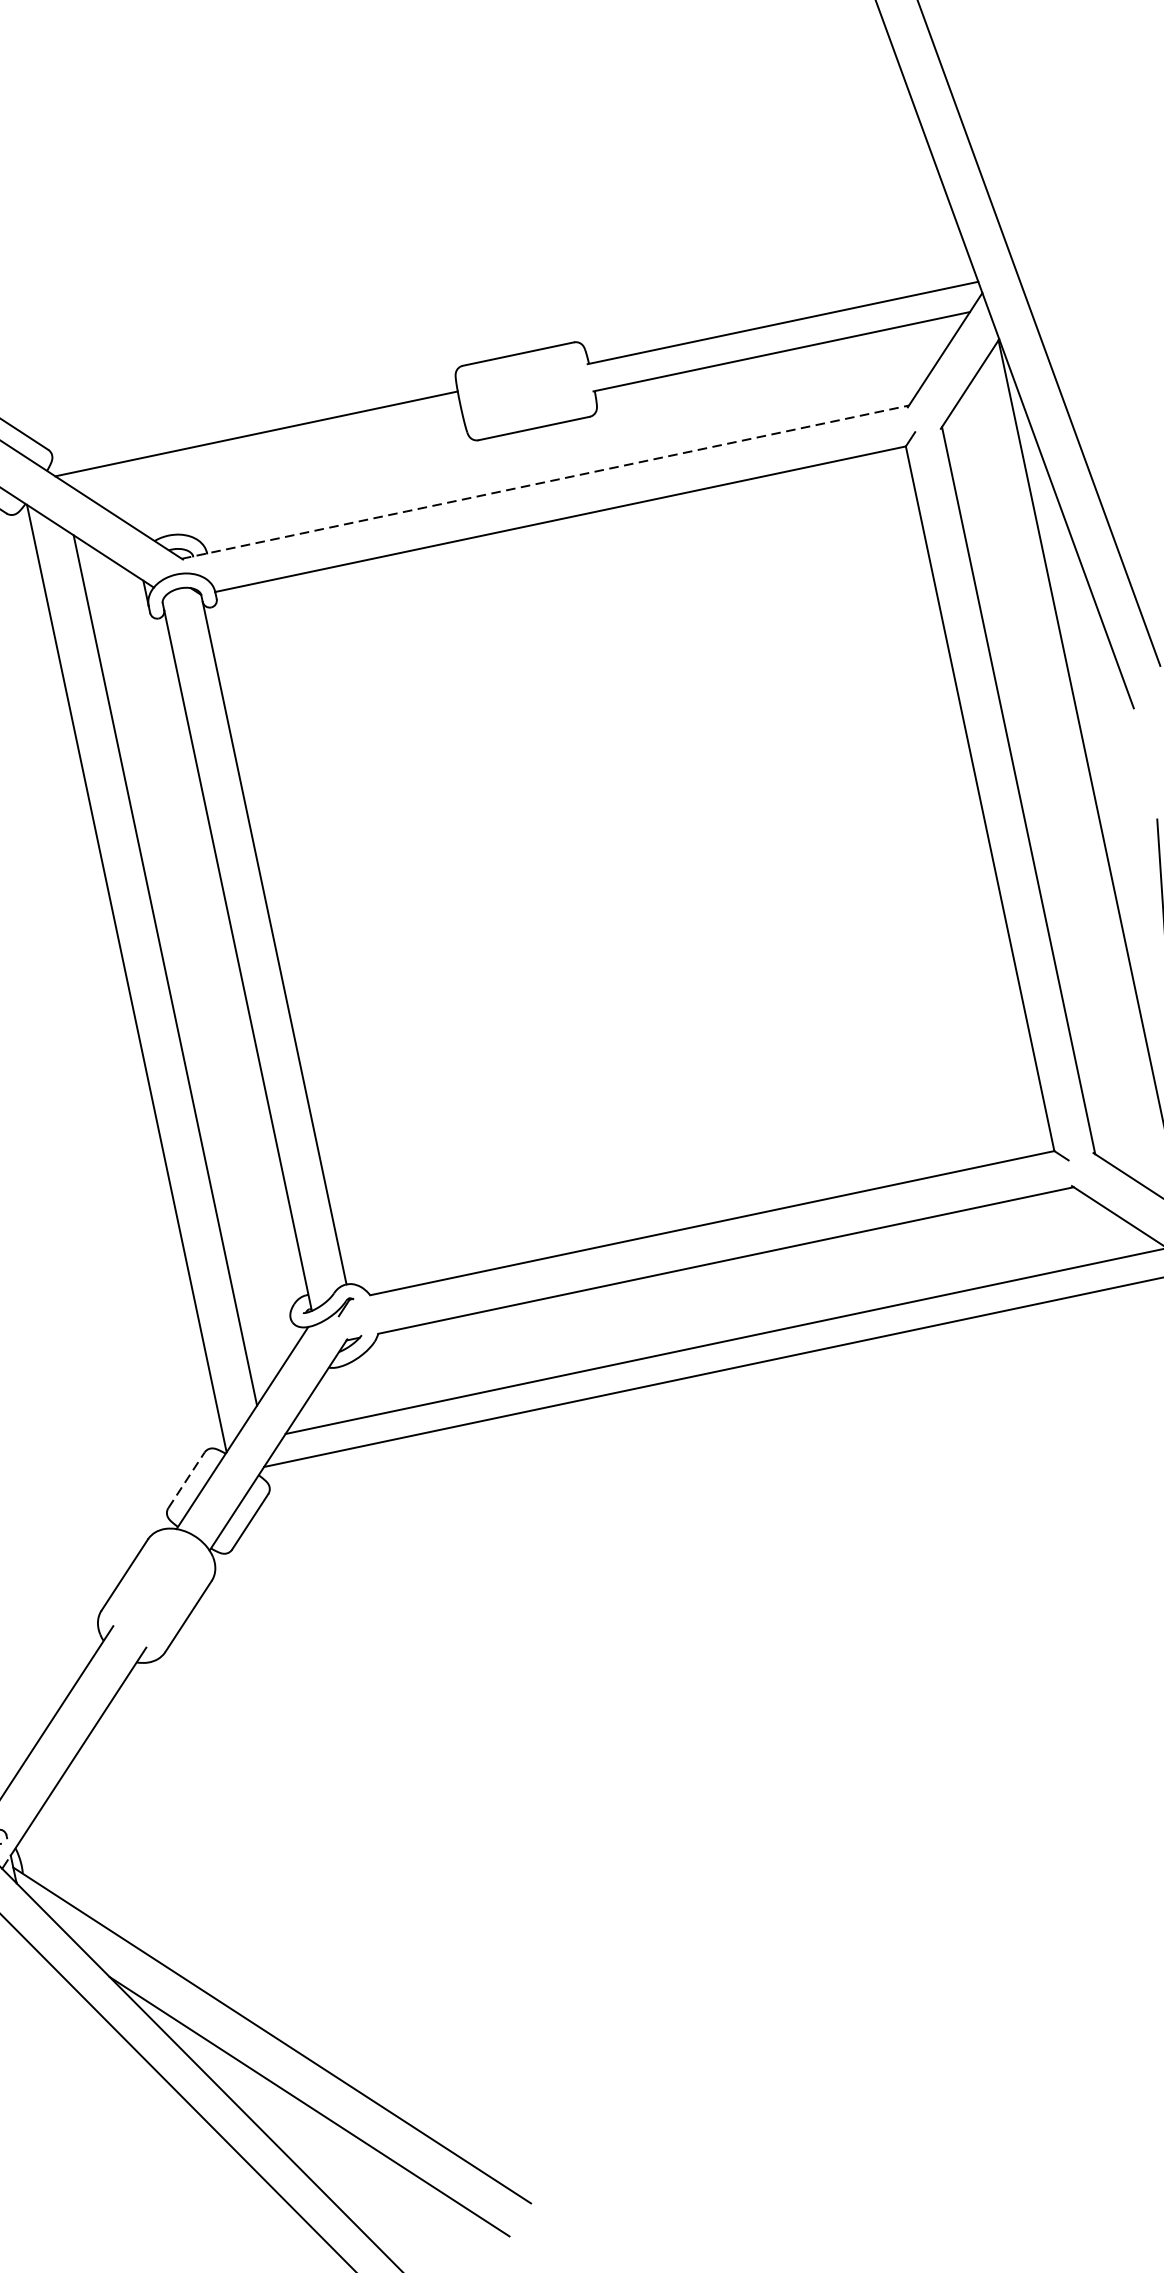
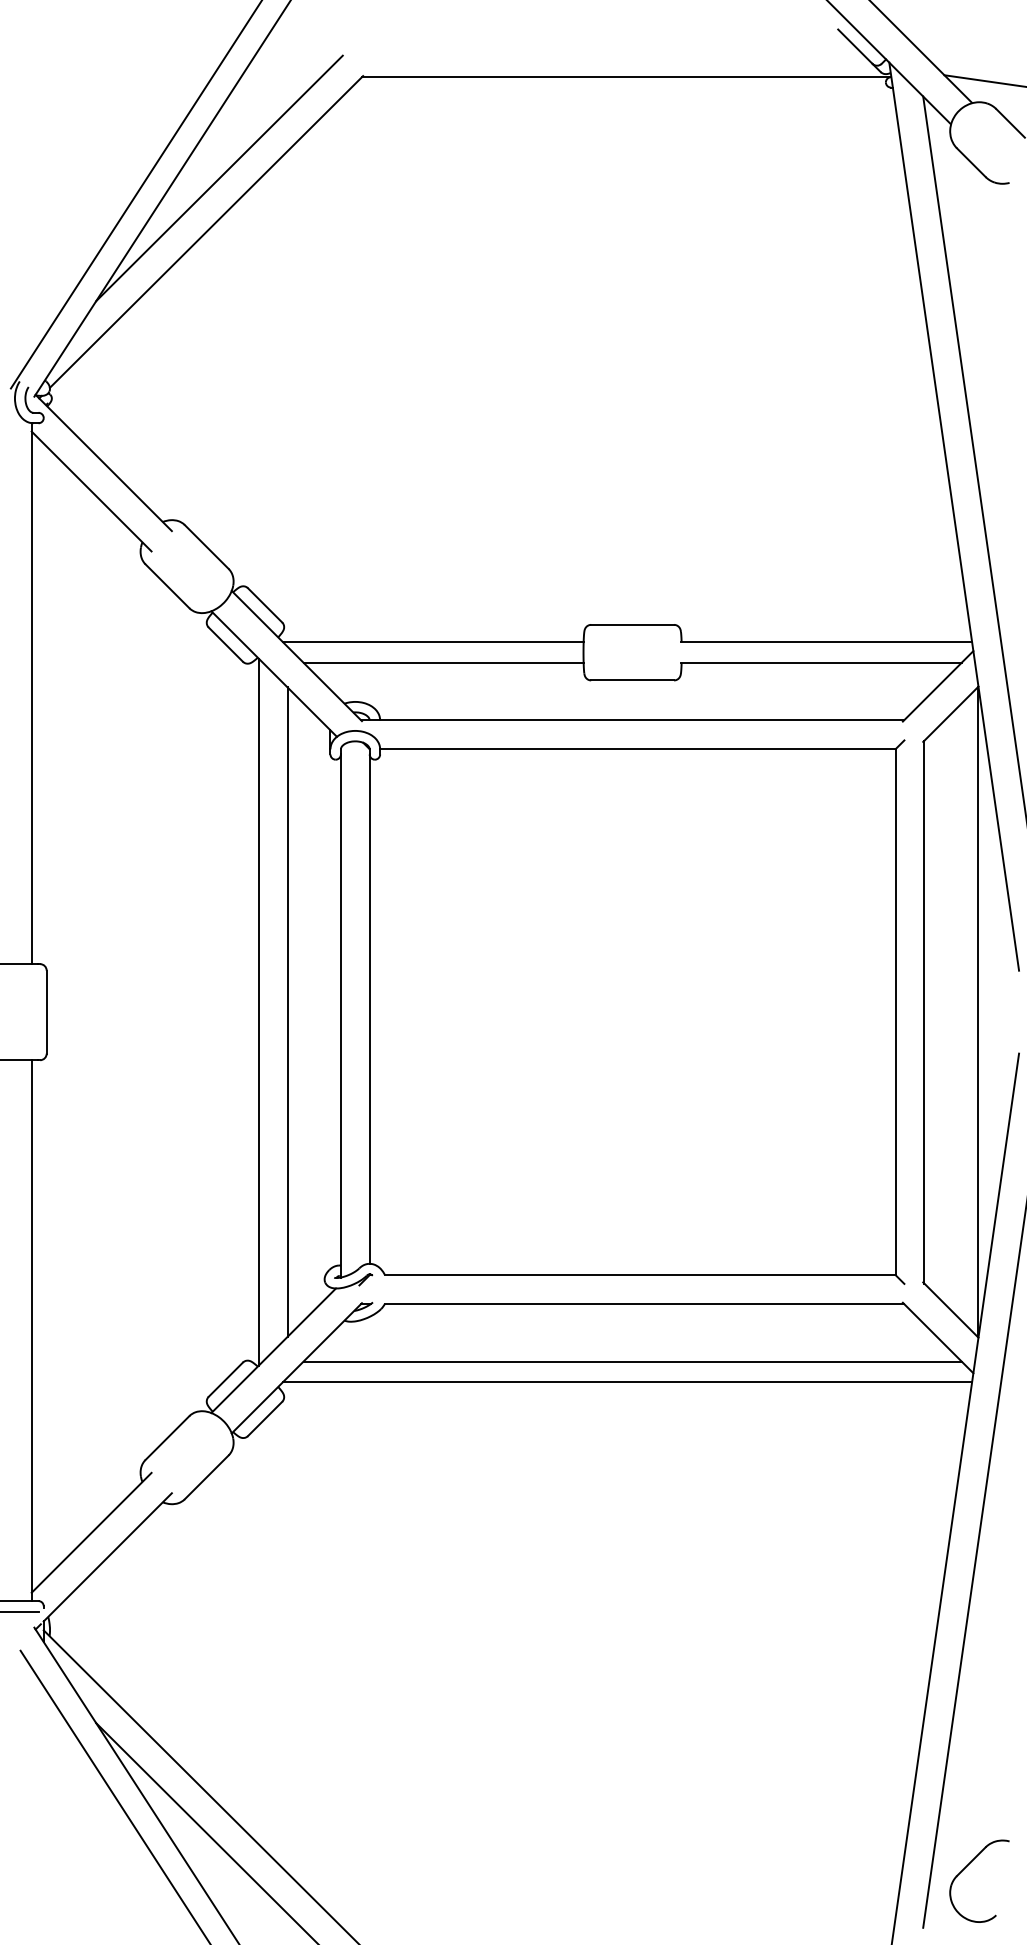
line: (275, 457) -> (443, 662), added
line: (546, 481) -> (633, 720), dashed -> solid
line: (187, 1479) -> (226, 1379), dashed -> solid

